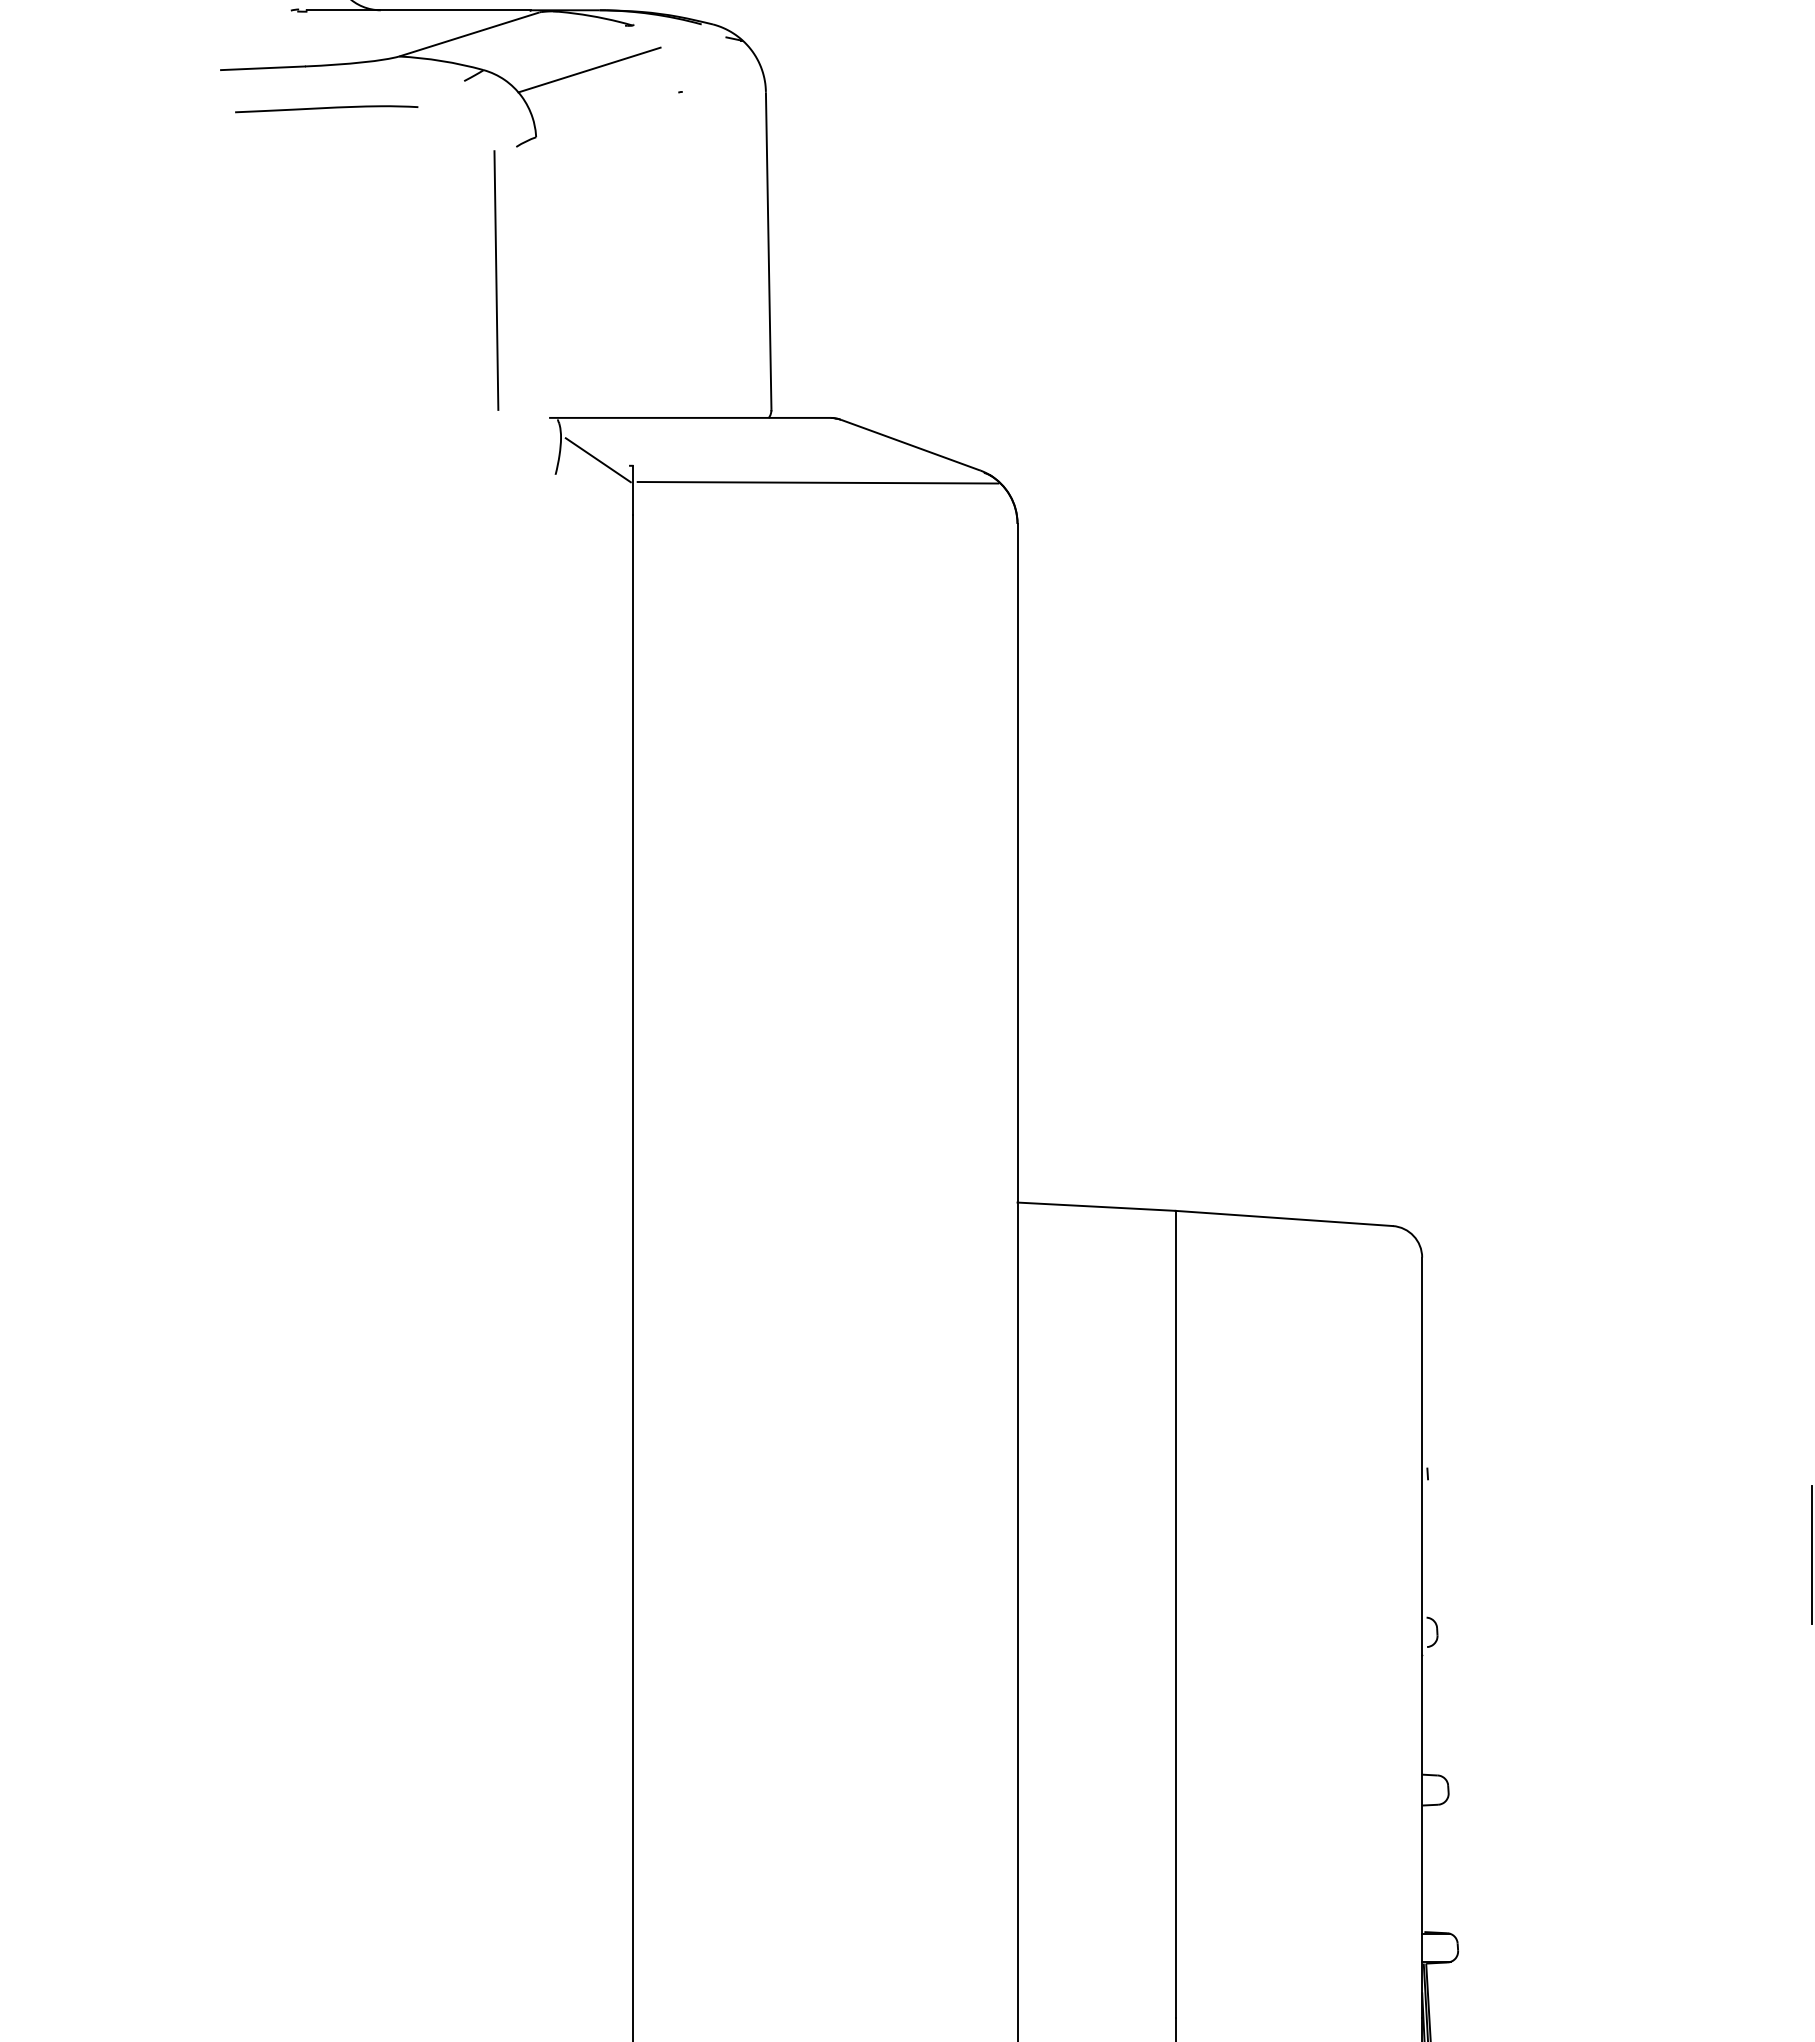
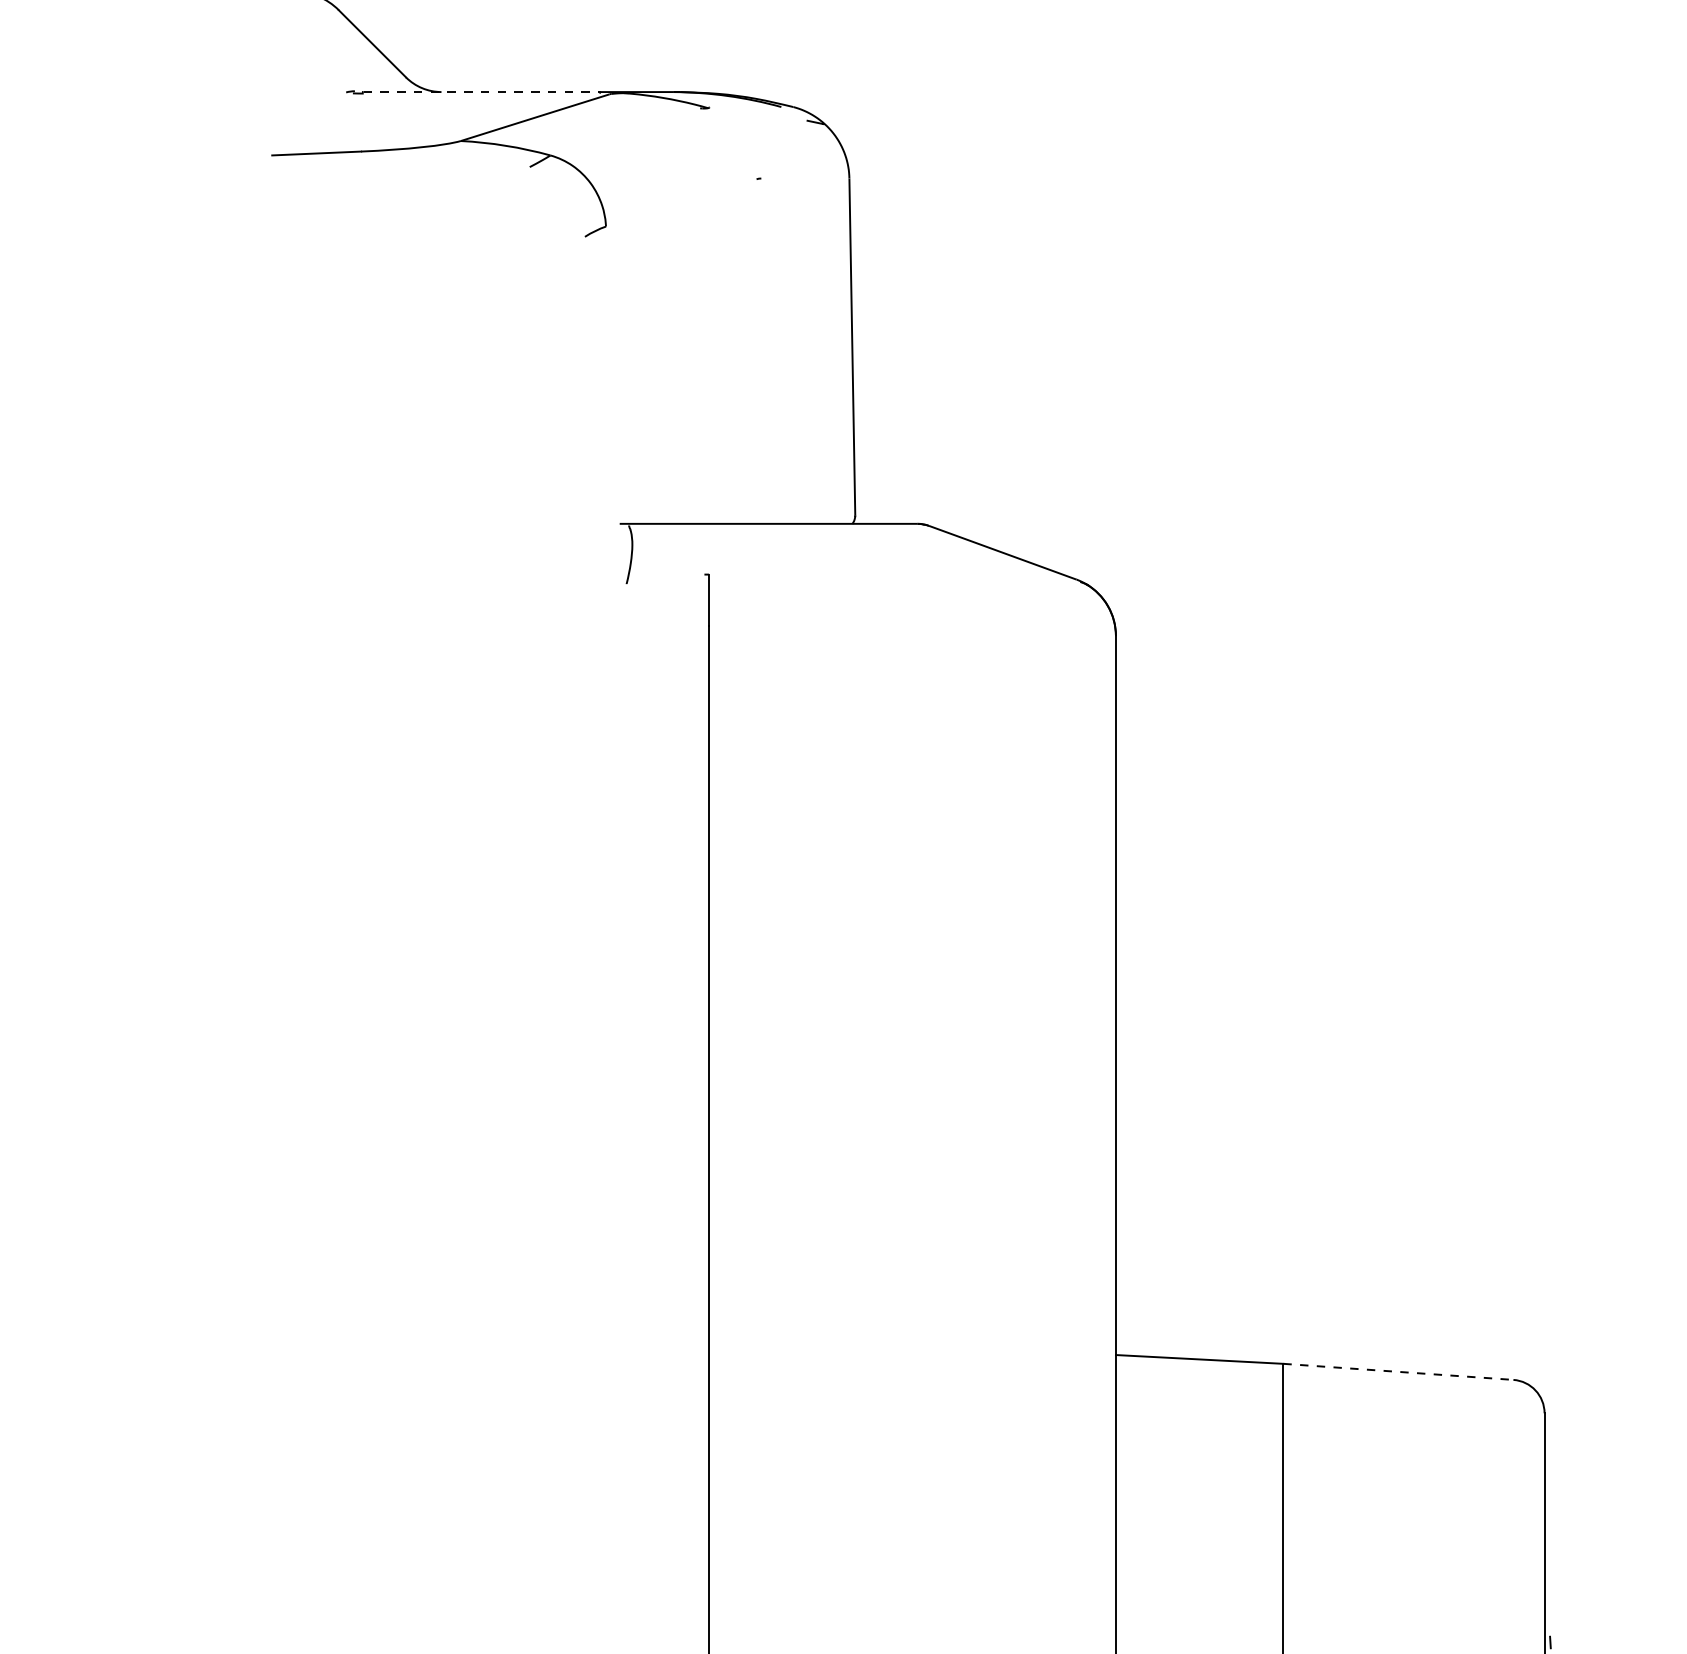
line: (419, 10) -> (482, 92), solid -> dashed
line: (589, 69) -> (662, 154), removed
curve: (326, 108) -> (383, 196), removed
line: (496, 280) -> (564, 378), removed
line: (597, 460) -> (670, 568), removed
line: (817, 482) -> (904, 592), removed
line: (1284, 1218) -> (1398, 1371), solid -> dashed

